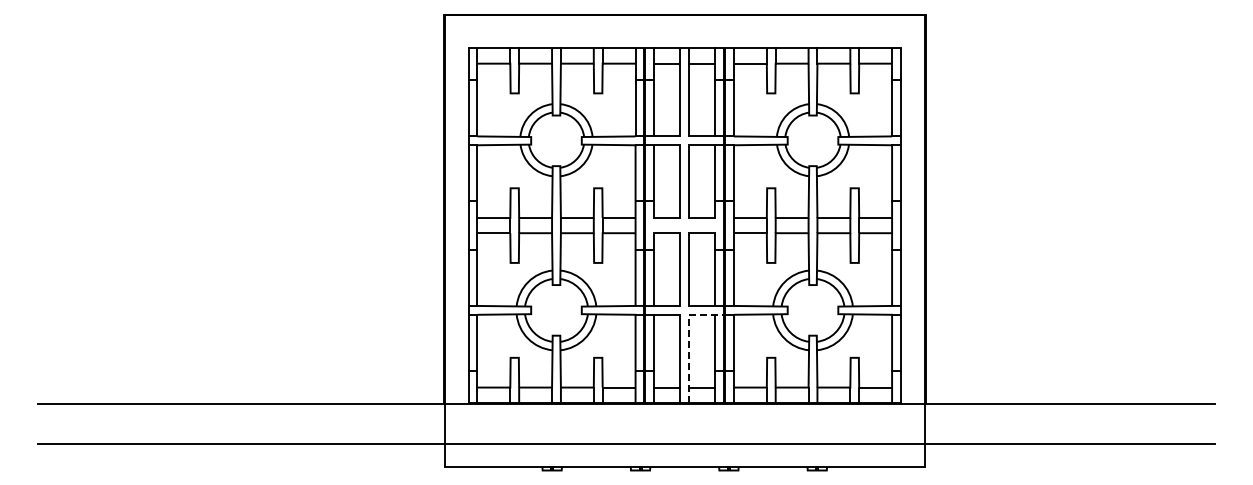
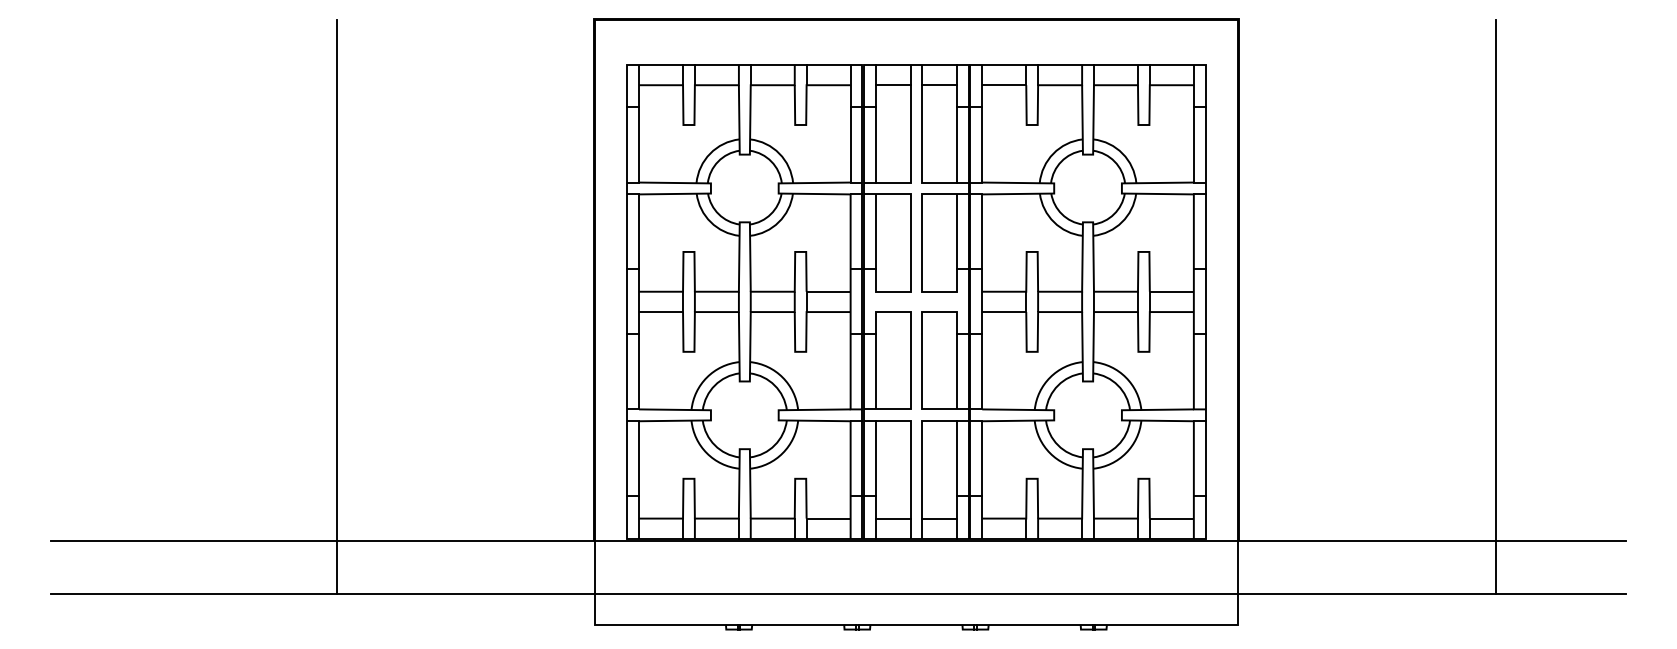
line: (251, 229) -> (336, 307), added
line: (1117, 229) -> (1495, 307), added
line: (689, 340) -> (922, 455), dashed -> solid

